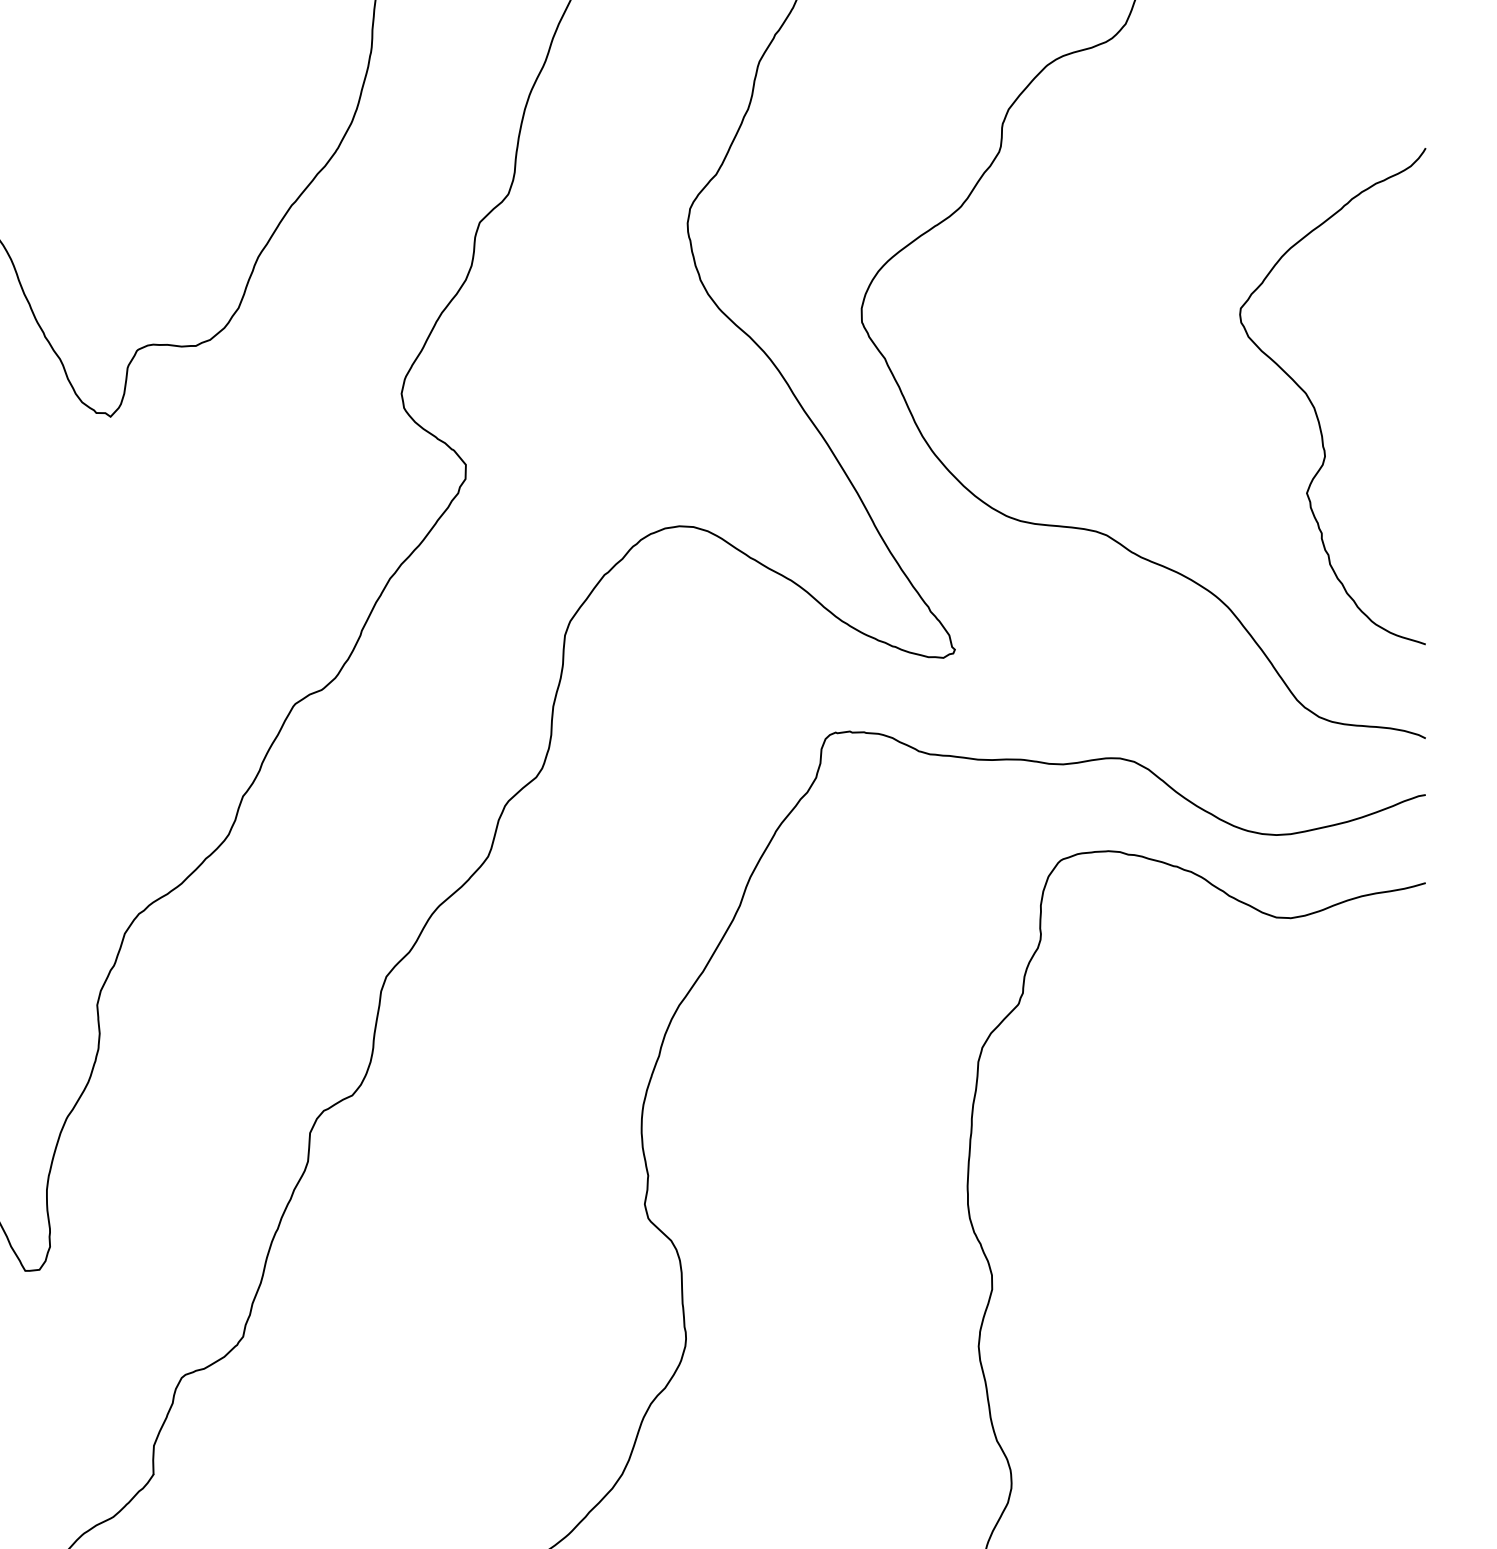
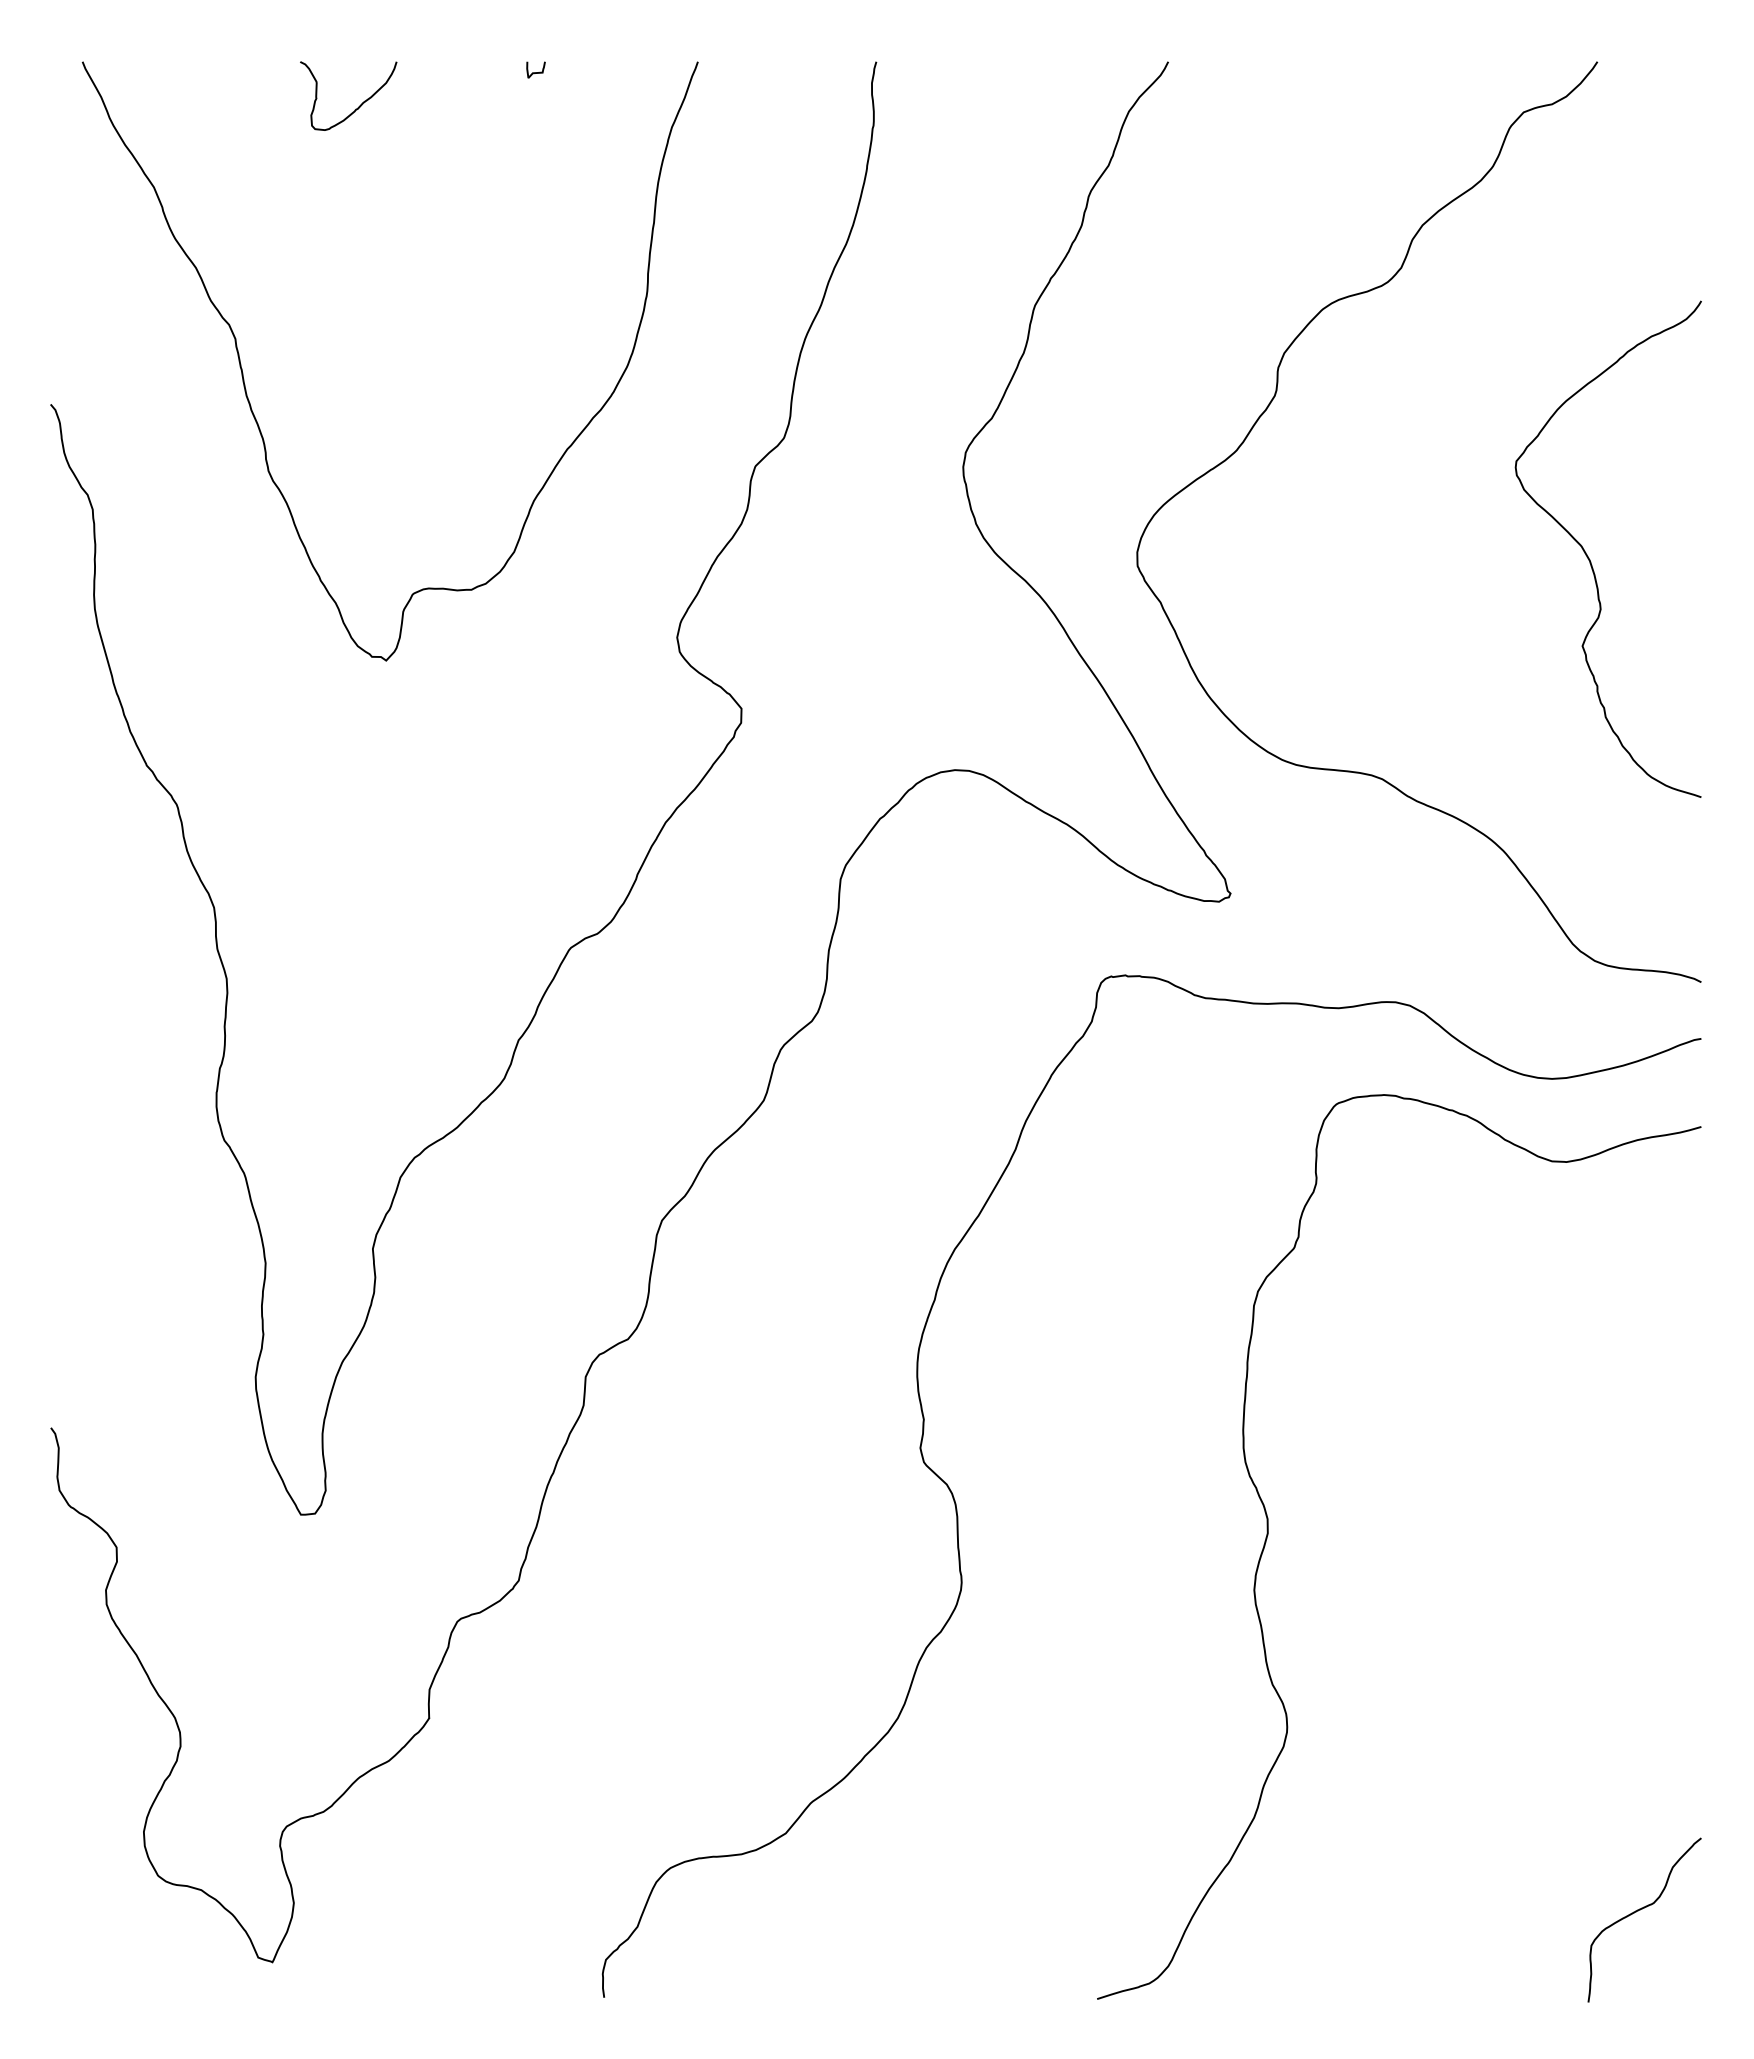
curve: (1314, 406) -> (1590, 559), moved

